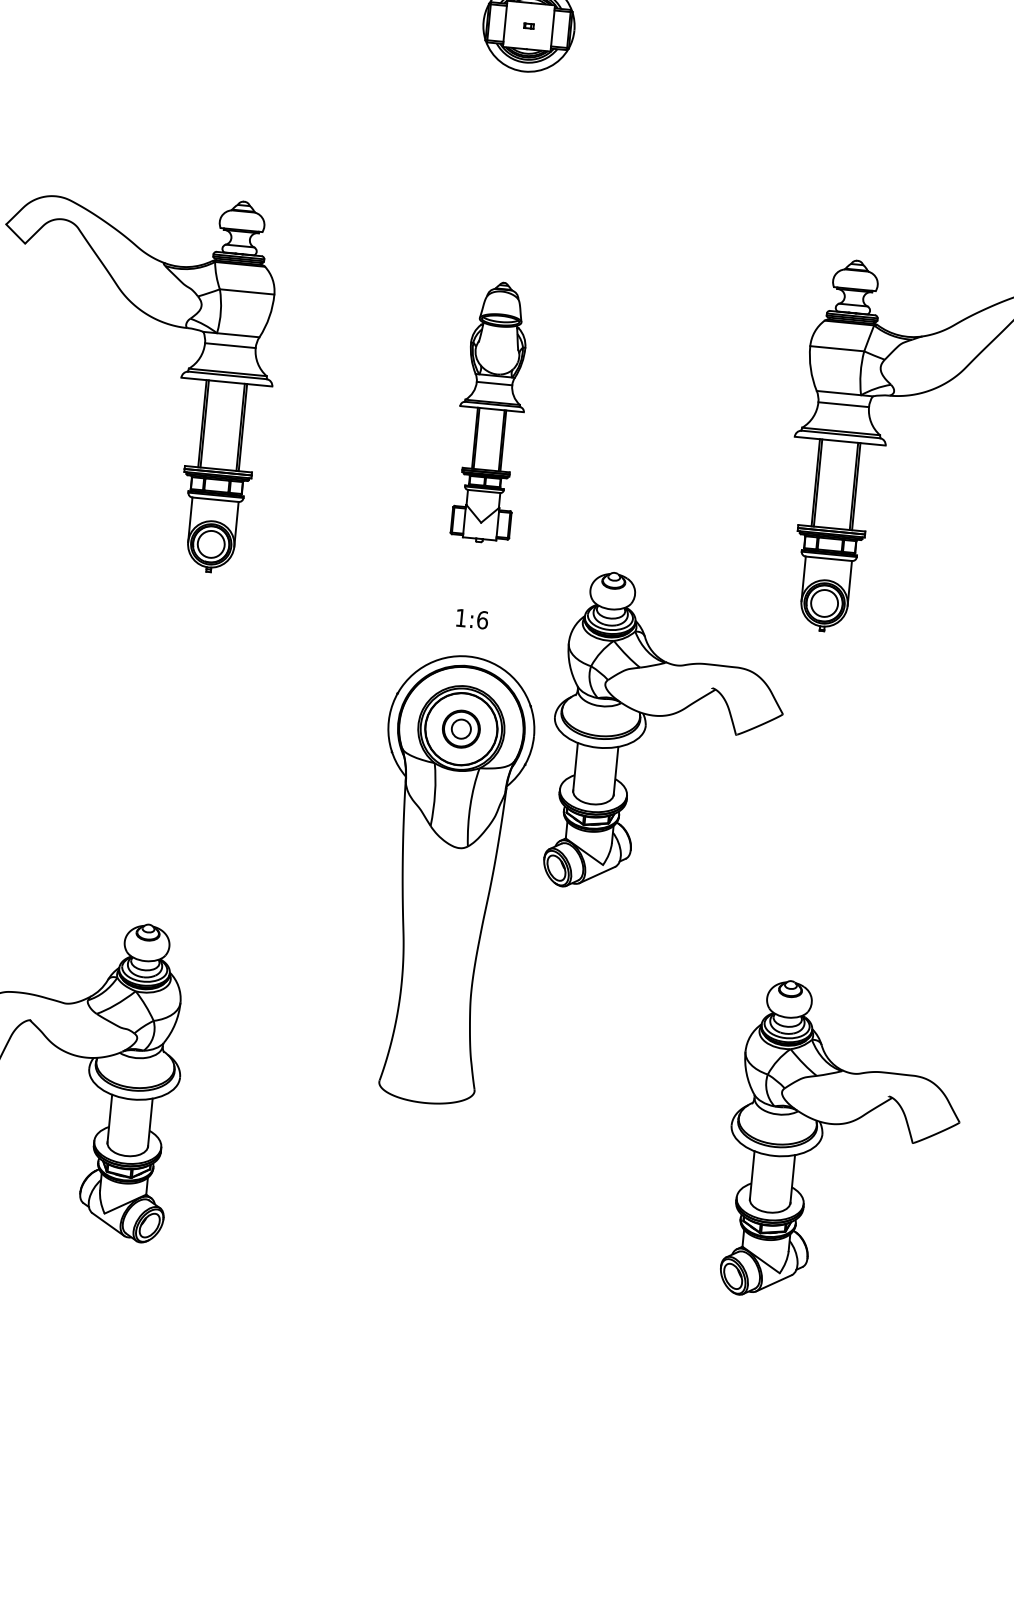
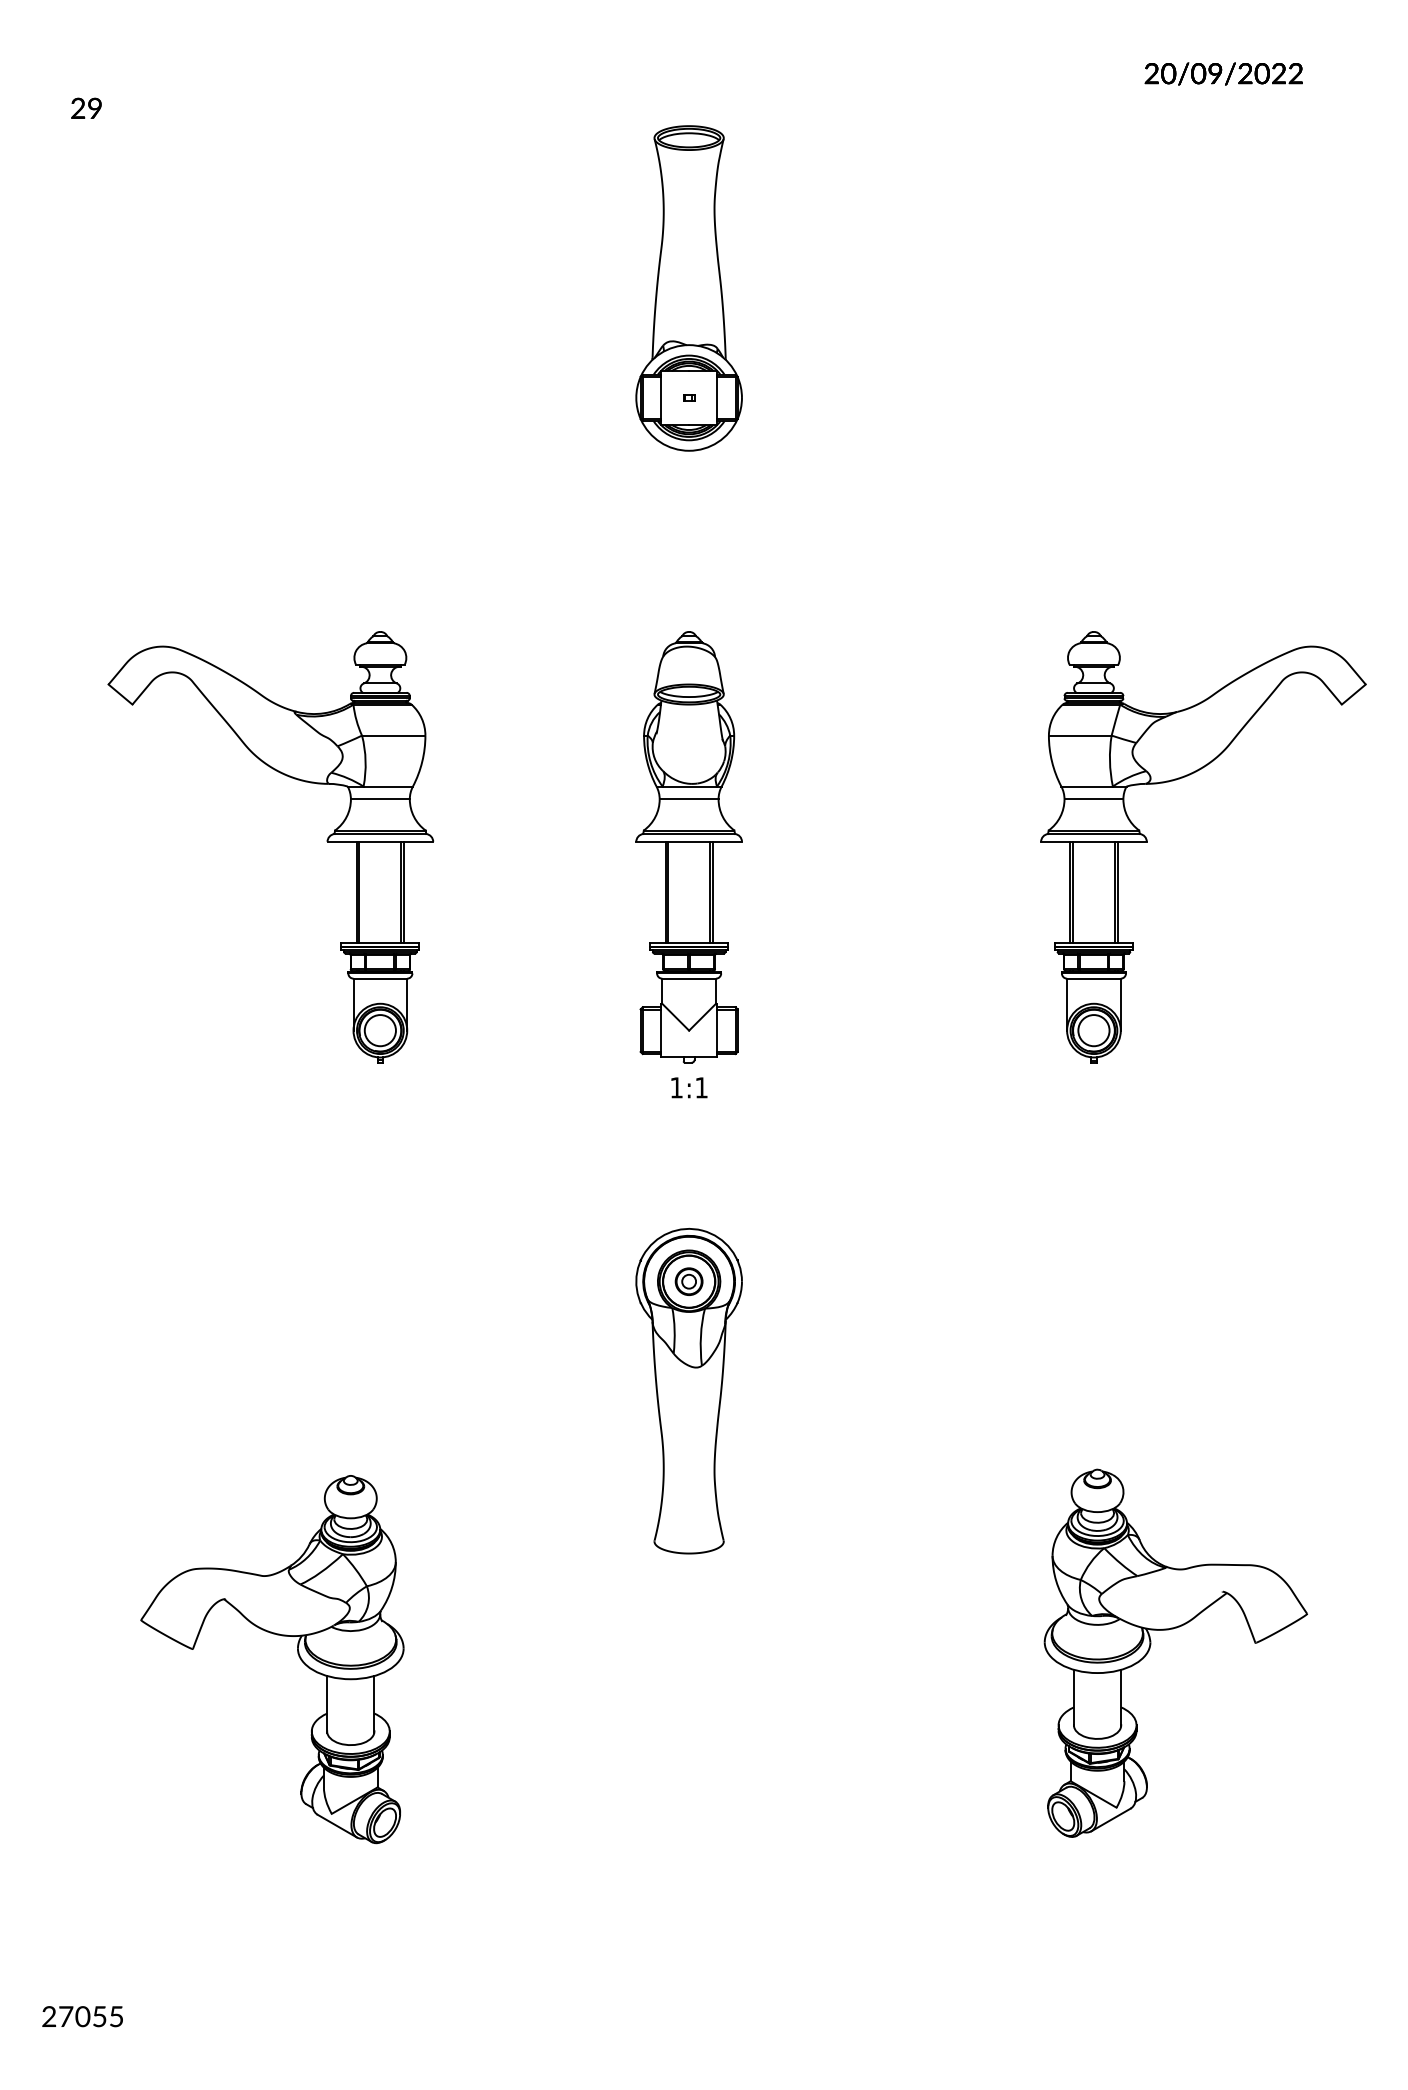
part: (491, 412) -> (688, 847), size x1.43
text: (482, 619) -> (701, 1087), 1:6 -> 1:1
part: (666, 716) -> (924, 1178), removed
part: (446, 880) -> (688, 1391), size x0.62

